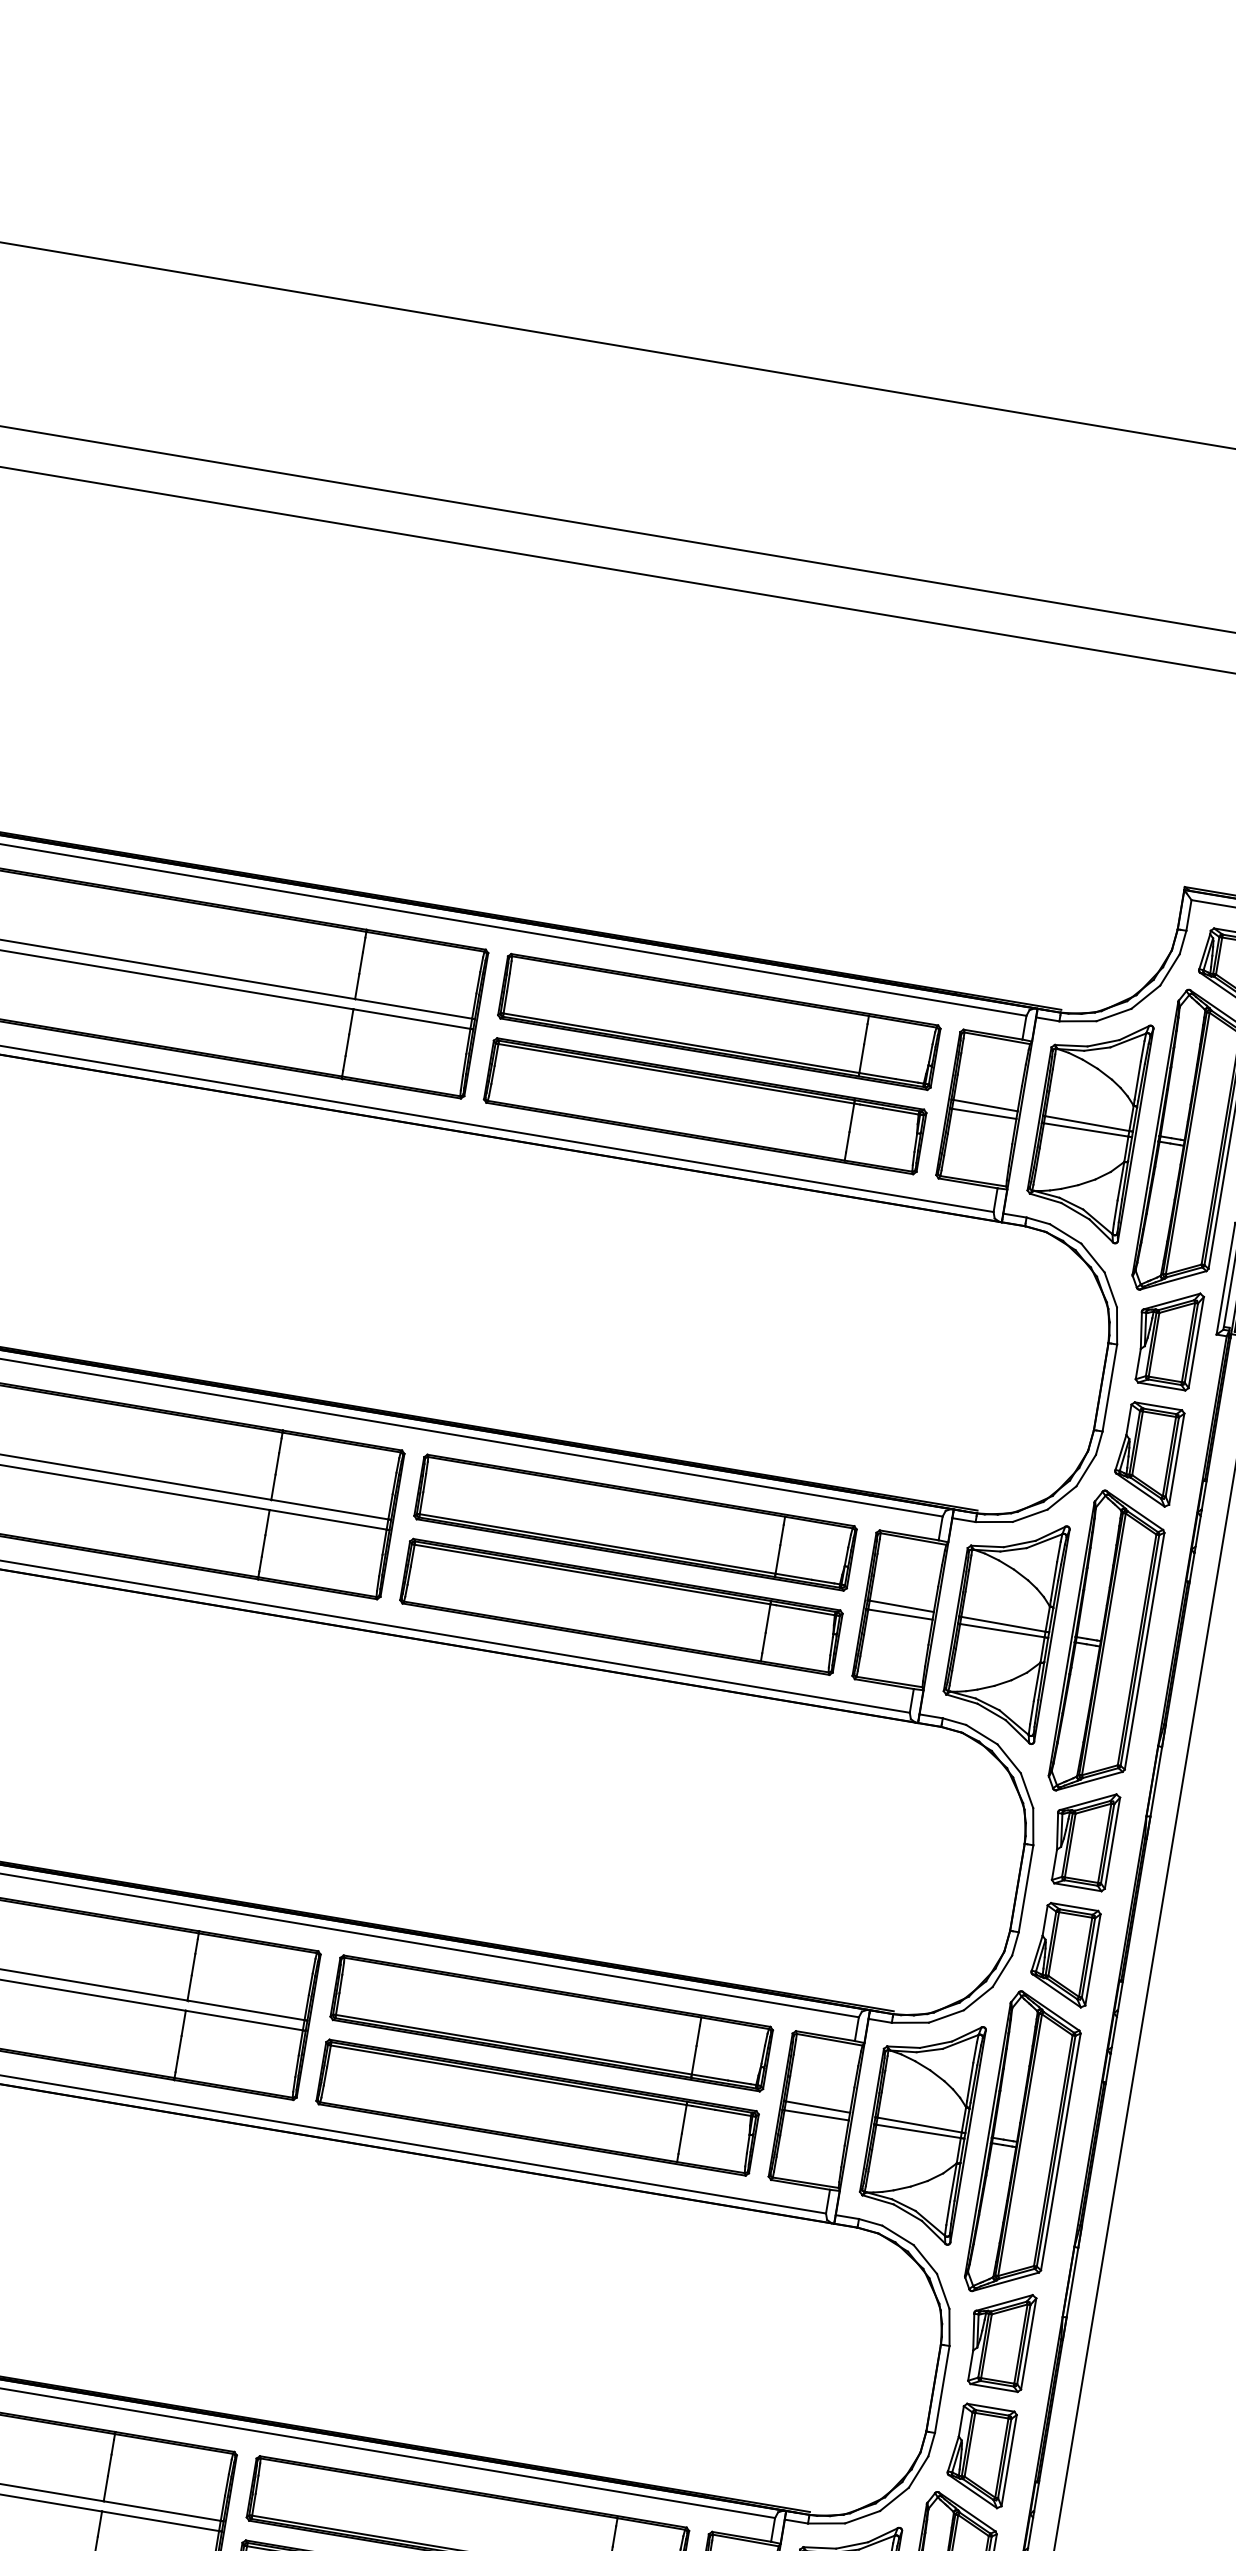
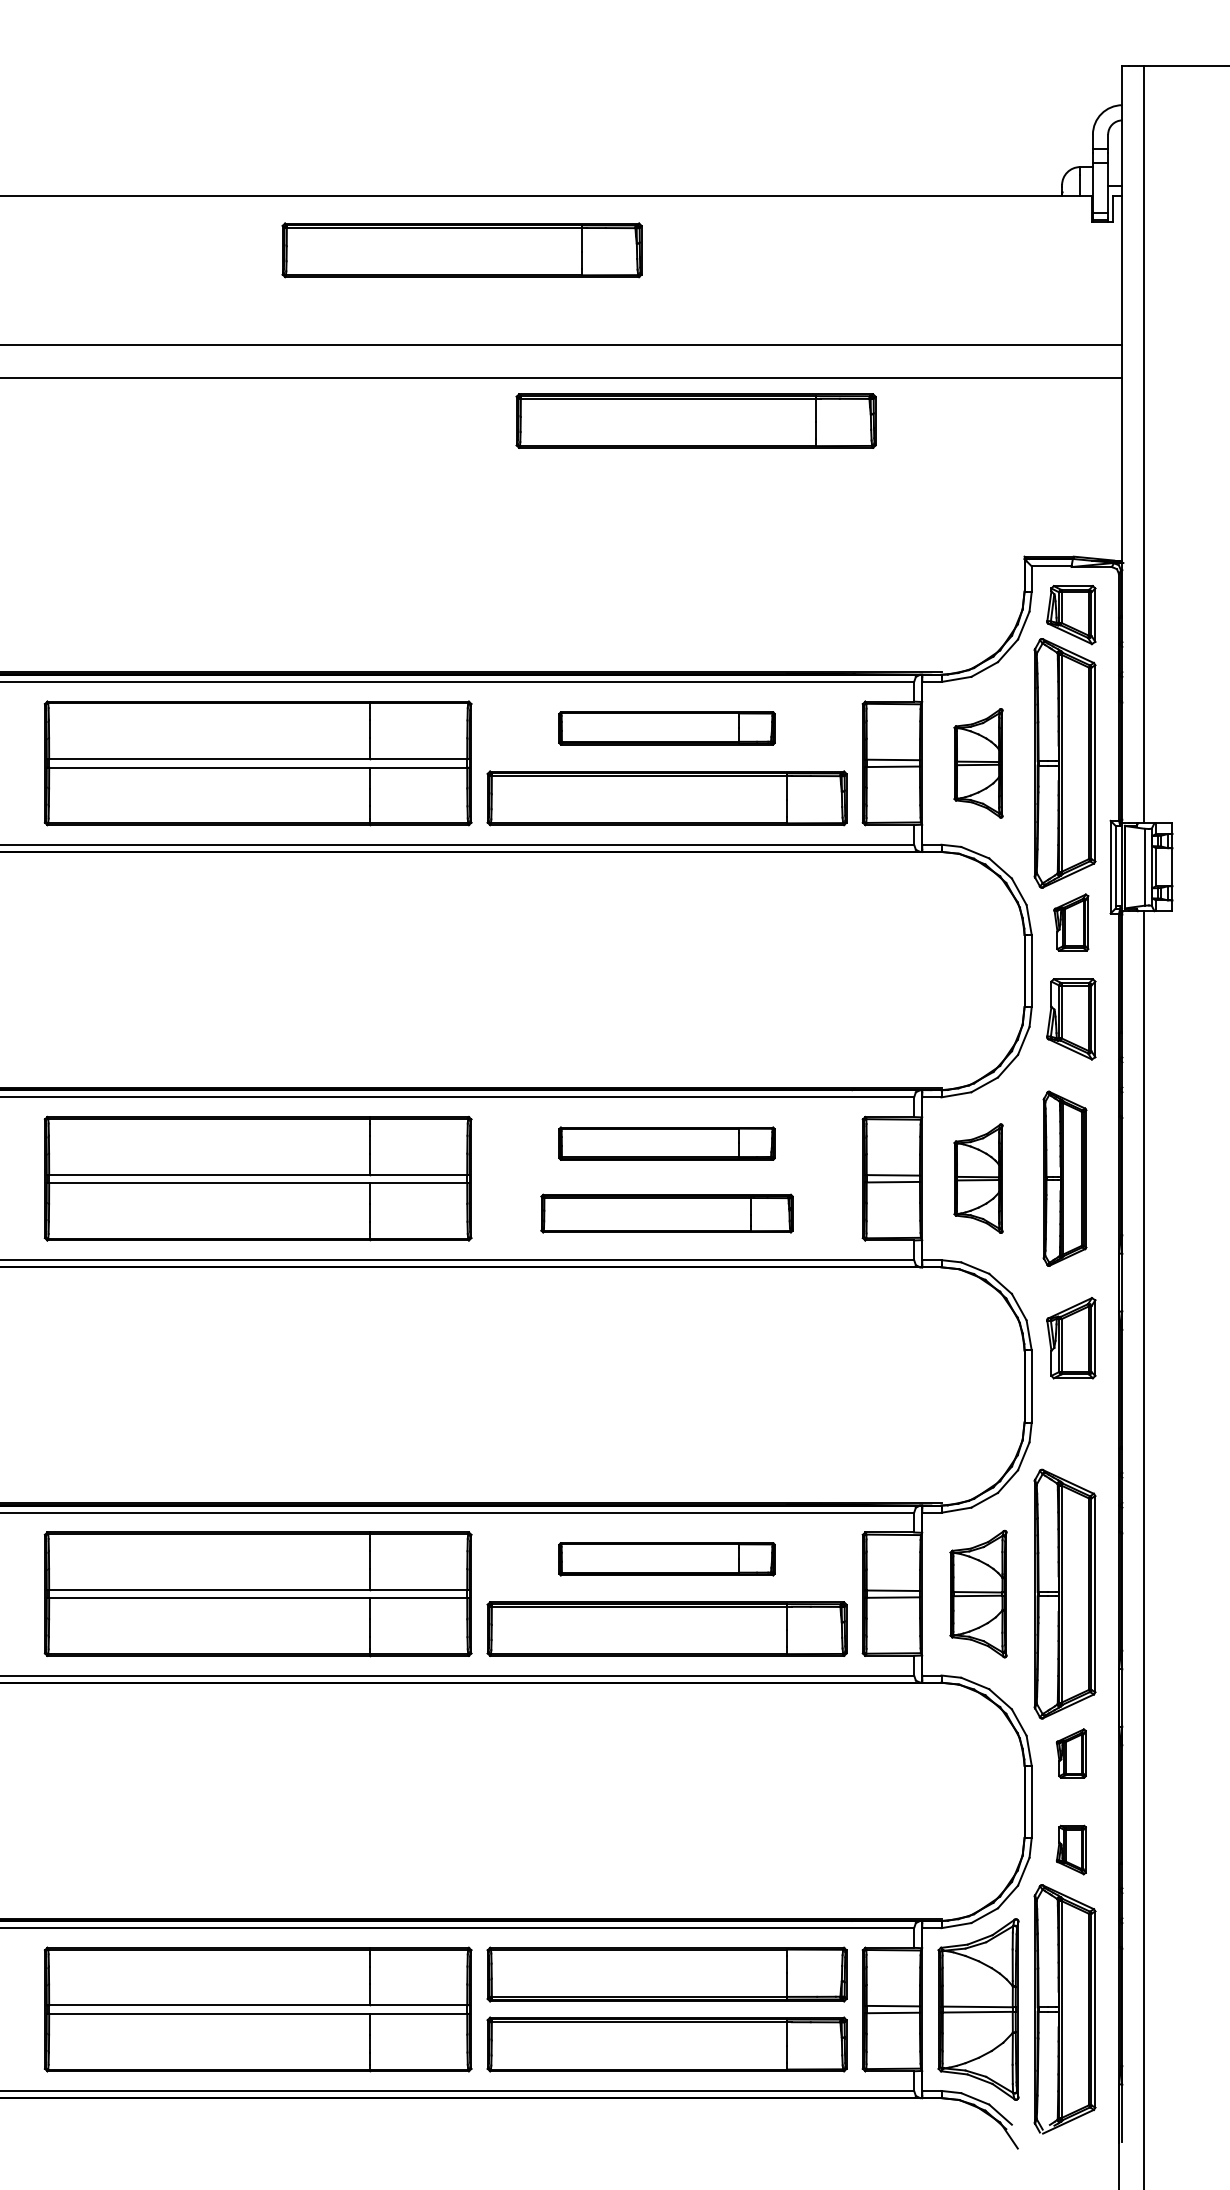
part: (567, 404) -> (461, 250), added
part: (815, 656) -> (695, 420), added
part: (718, 1021) -> (666, 728), size x0.6
part: (1087, 1127) -> (978, 763), size x0.6
part: (1167, 1337) -> (1071, 922), size x0.7
part: (634, 1522) -> (666, 1143), size x0.6
part: (620, 1606) -> (666, 1213), size x0.7
part: (1003, 1627) -> (978, 1178), size x0.6
part: (1107, 1644) -> (1064, 1178), size x0.7
part: (1064, 1954) -> (1071, 1434), removed
part: (550, 2023) -> (666, 1559), size x0.6
part: (920, 2127) -> (978, 1593), size x0.7
part: (999, 2339) -> (1071, 1753), size x0.6
part: (980, 2454) -> (1071, 1849), size x0.6

